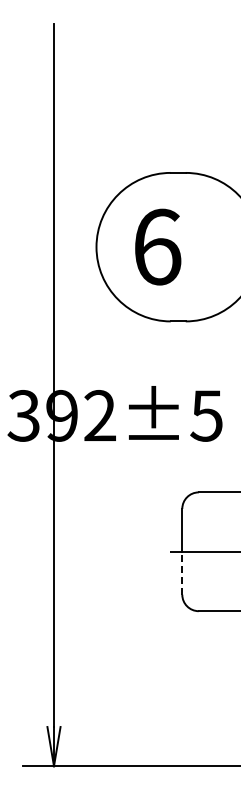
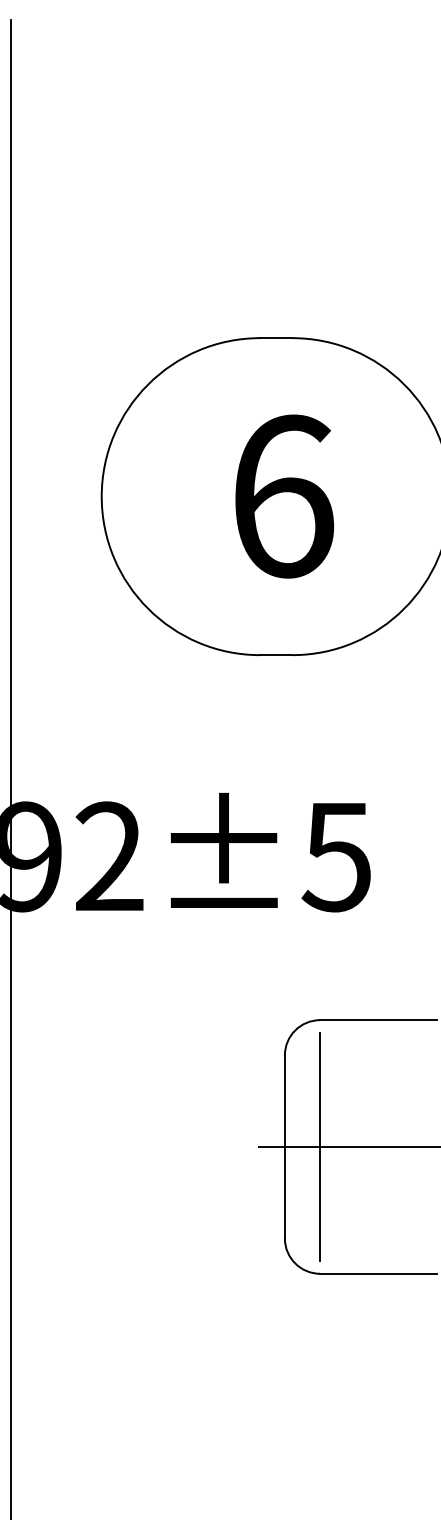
text: (158, 246) -> (285, 495), moved
line: (198, 551) -> (319, 1146), added
line: (182, 572) -> (285, 1191), dashed -> solid

